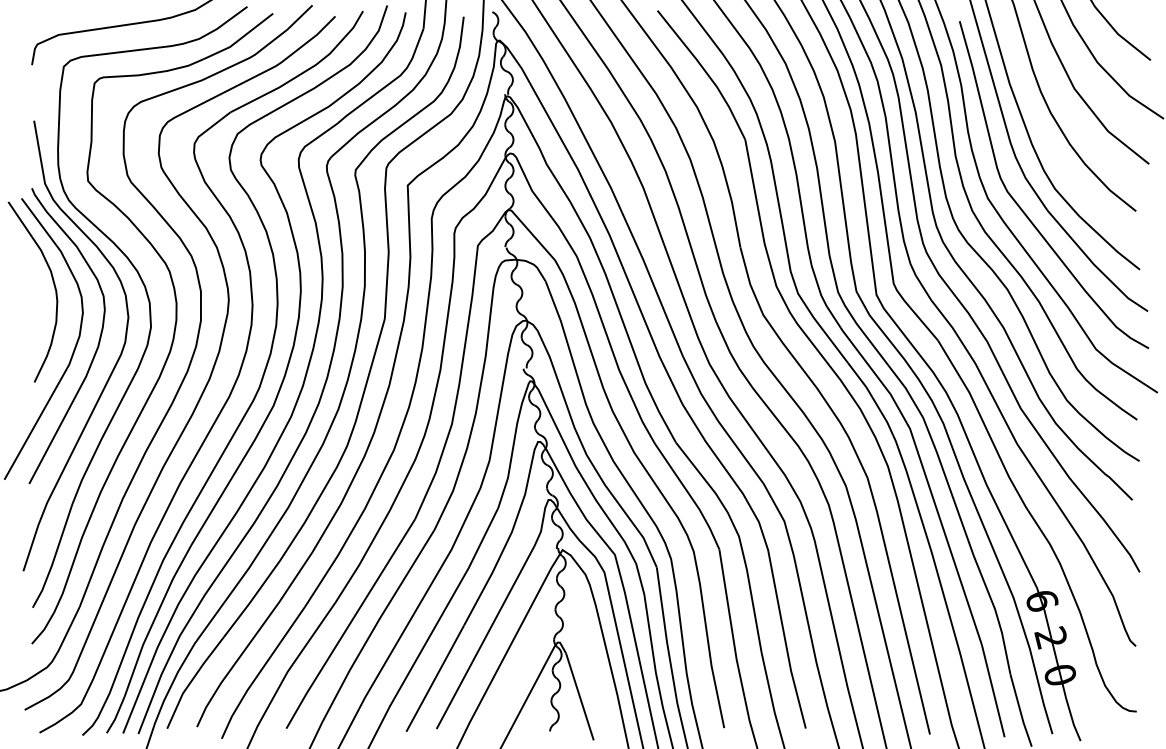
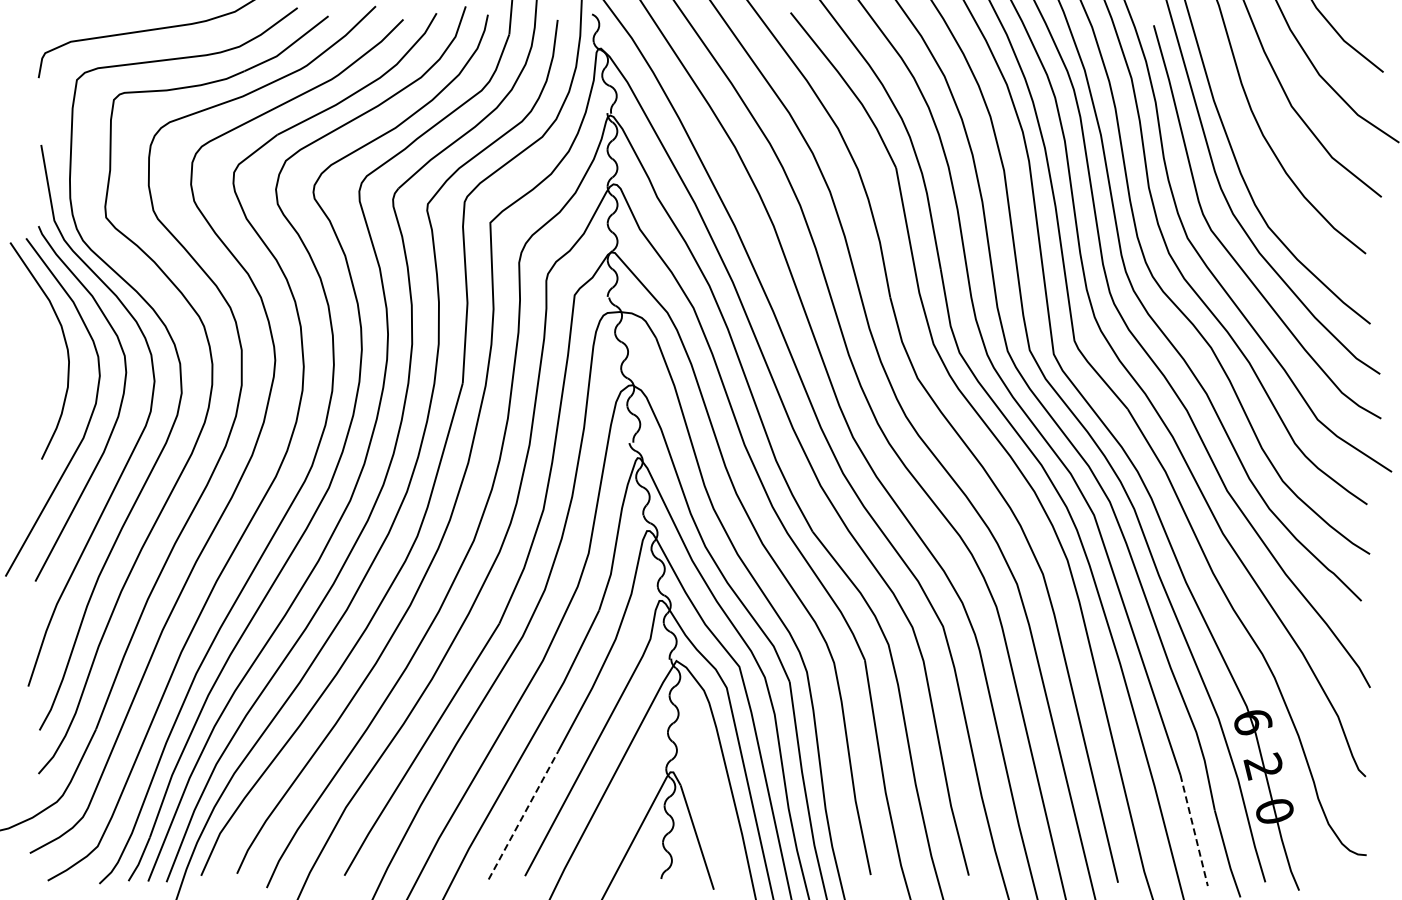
line: (435, 678) -> (523, 815), solid -> dashed
line: (993, 691) -> (1194, 831), solid -> dashed

